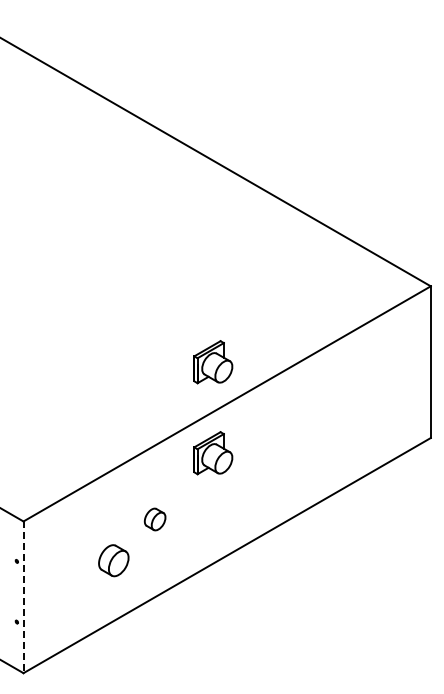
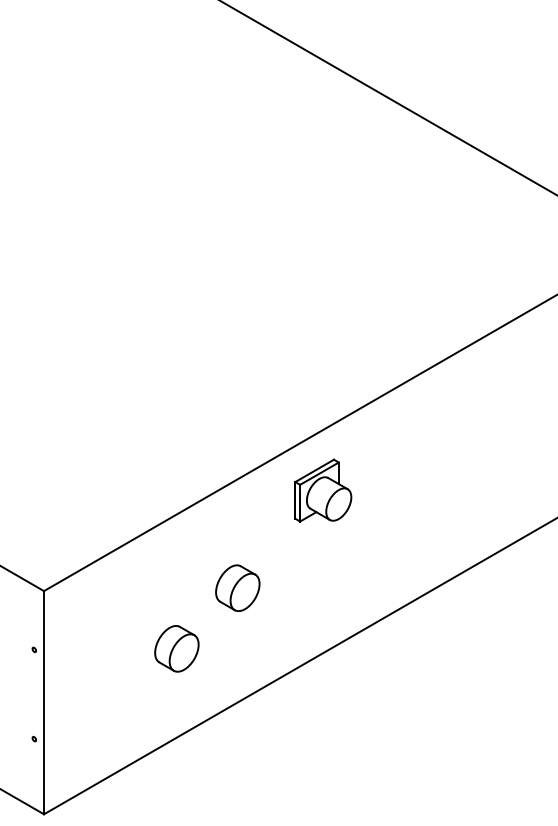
part: (213, 362) -> (323, 357), removed
part: (154, 519) -> (236, 588), size x1.43
line: (23, 597) -> (44, 702), dashed -> solid

